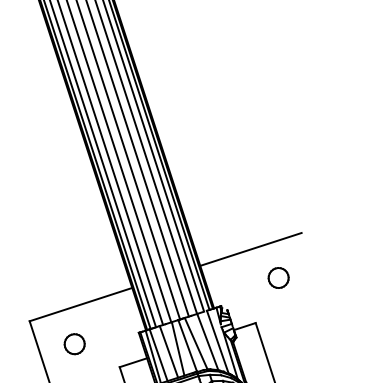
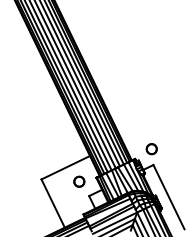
line: (251, 248) -> (146, 128), removed
part: (278, 278) -> (151, 149), moved
part: (75, 343) -> (79, 181), moved

